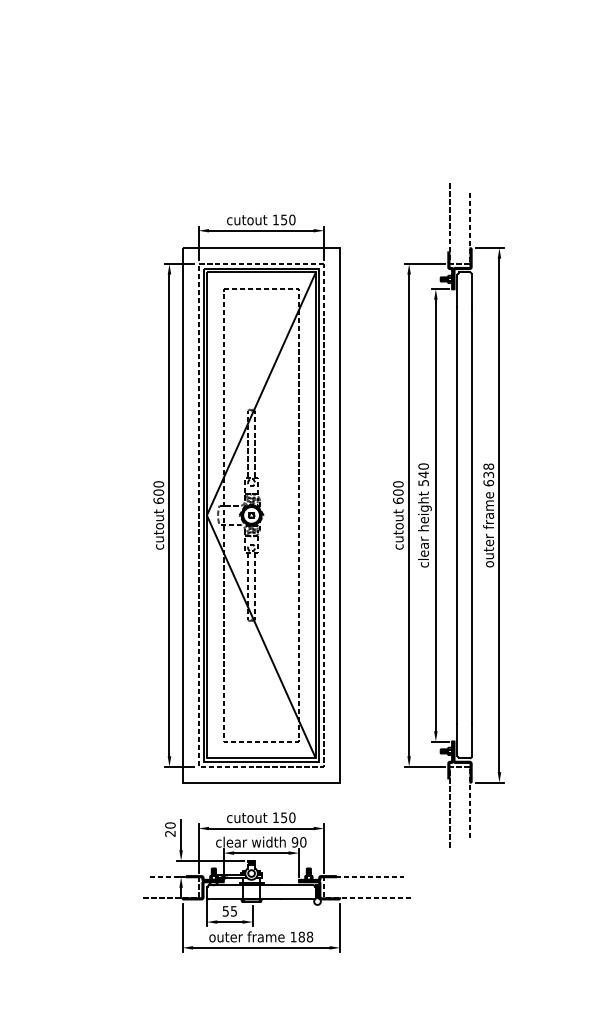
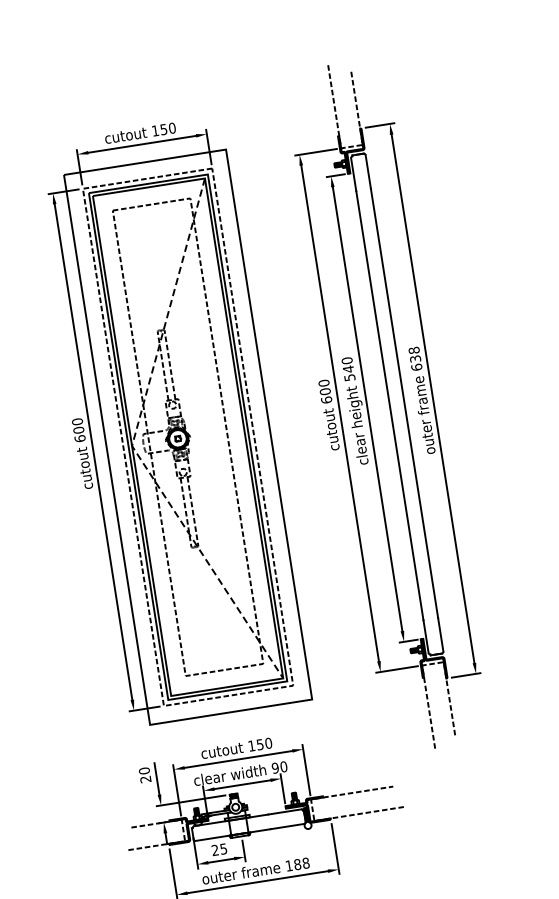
line: (206, 515) -> (131, 446), solid -> dashed
text: (225, 911) -> (214, 850), 55 -> 25

